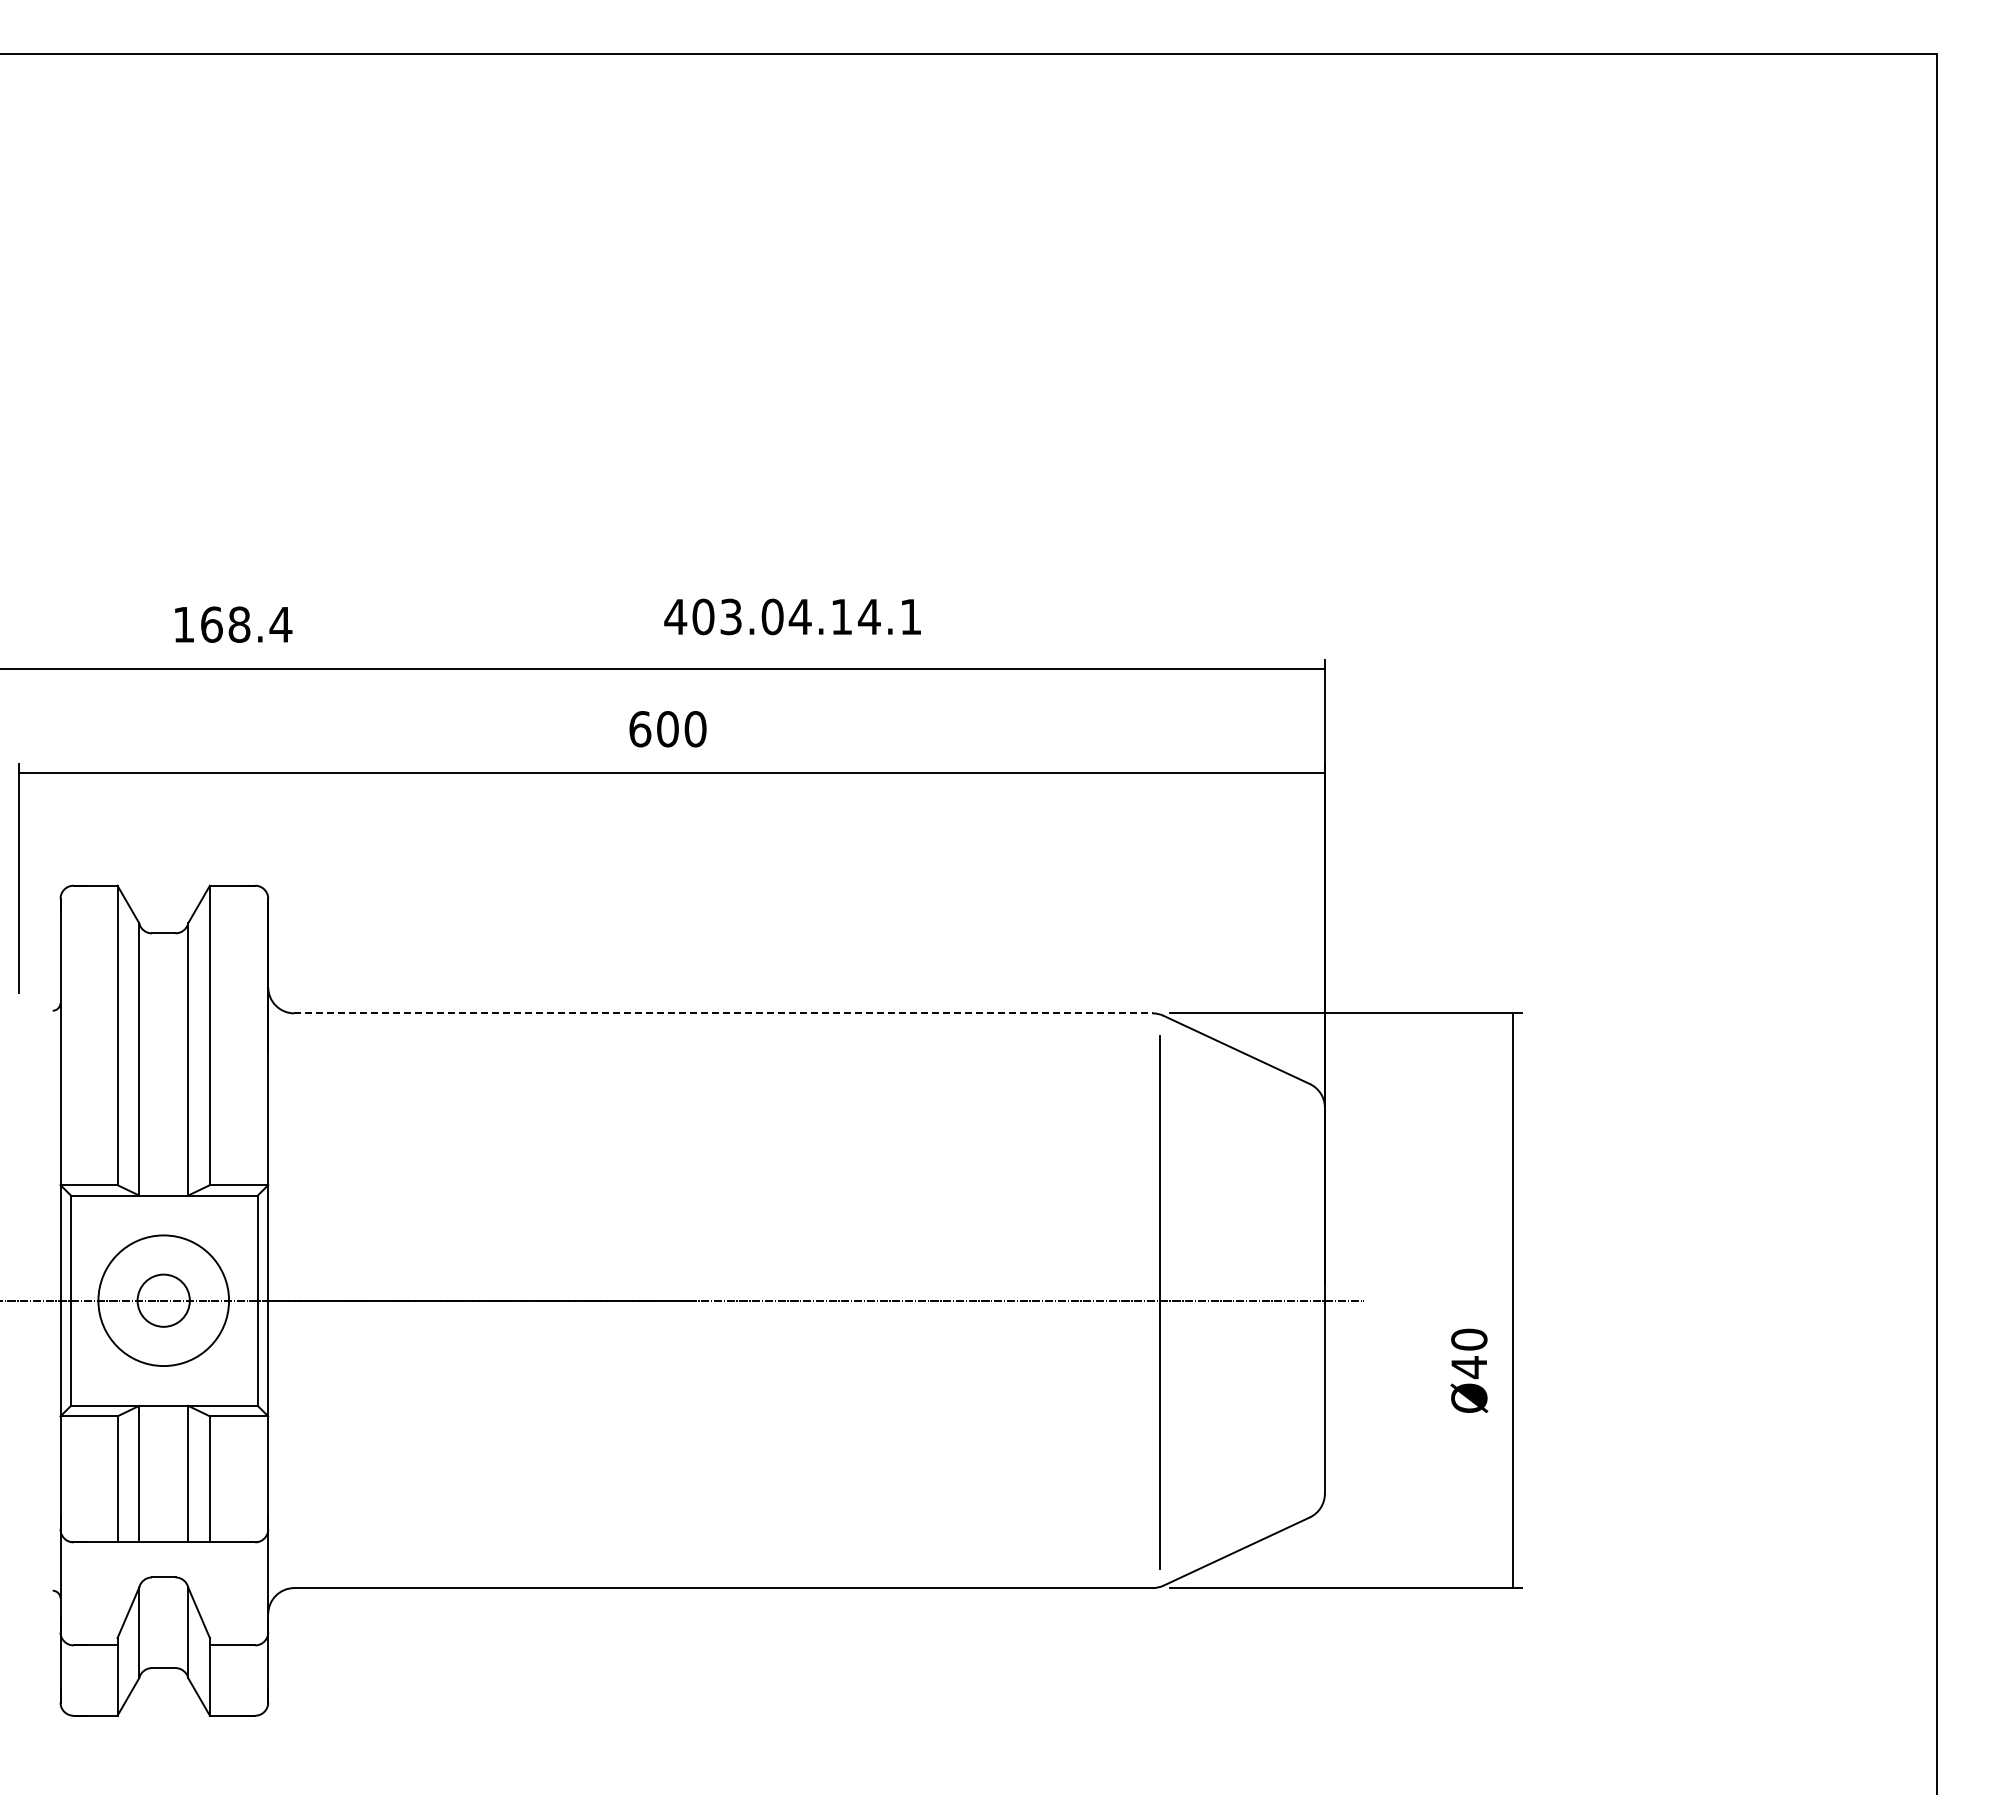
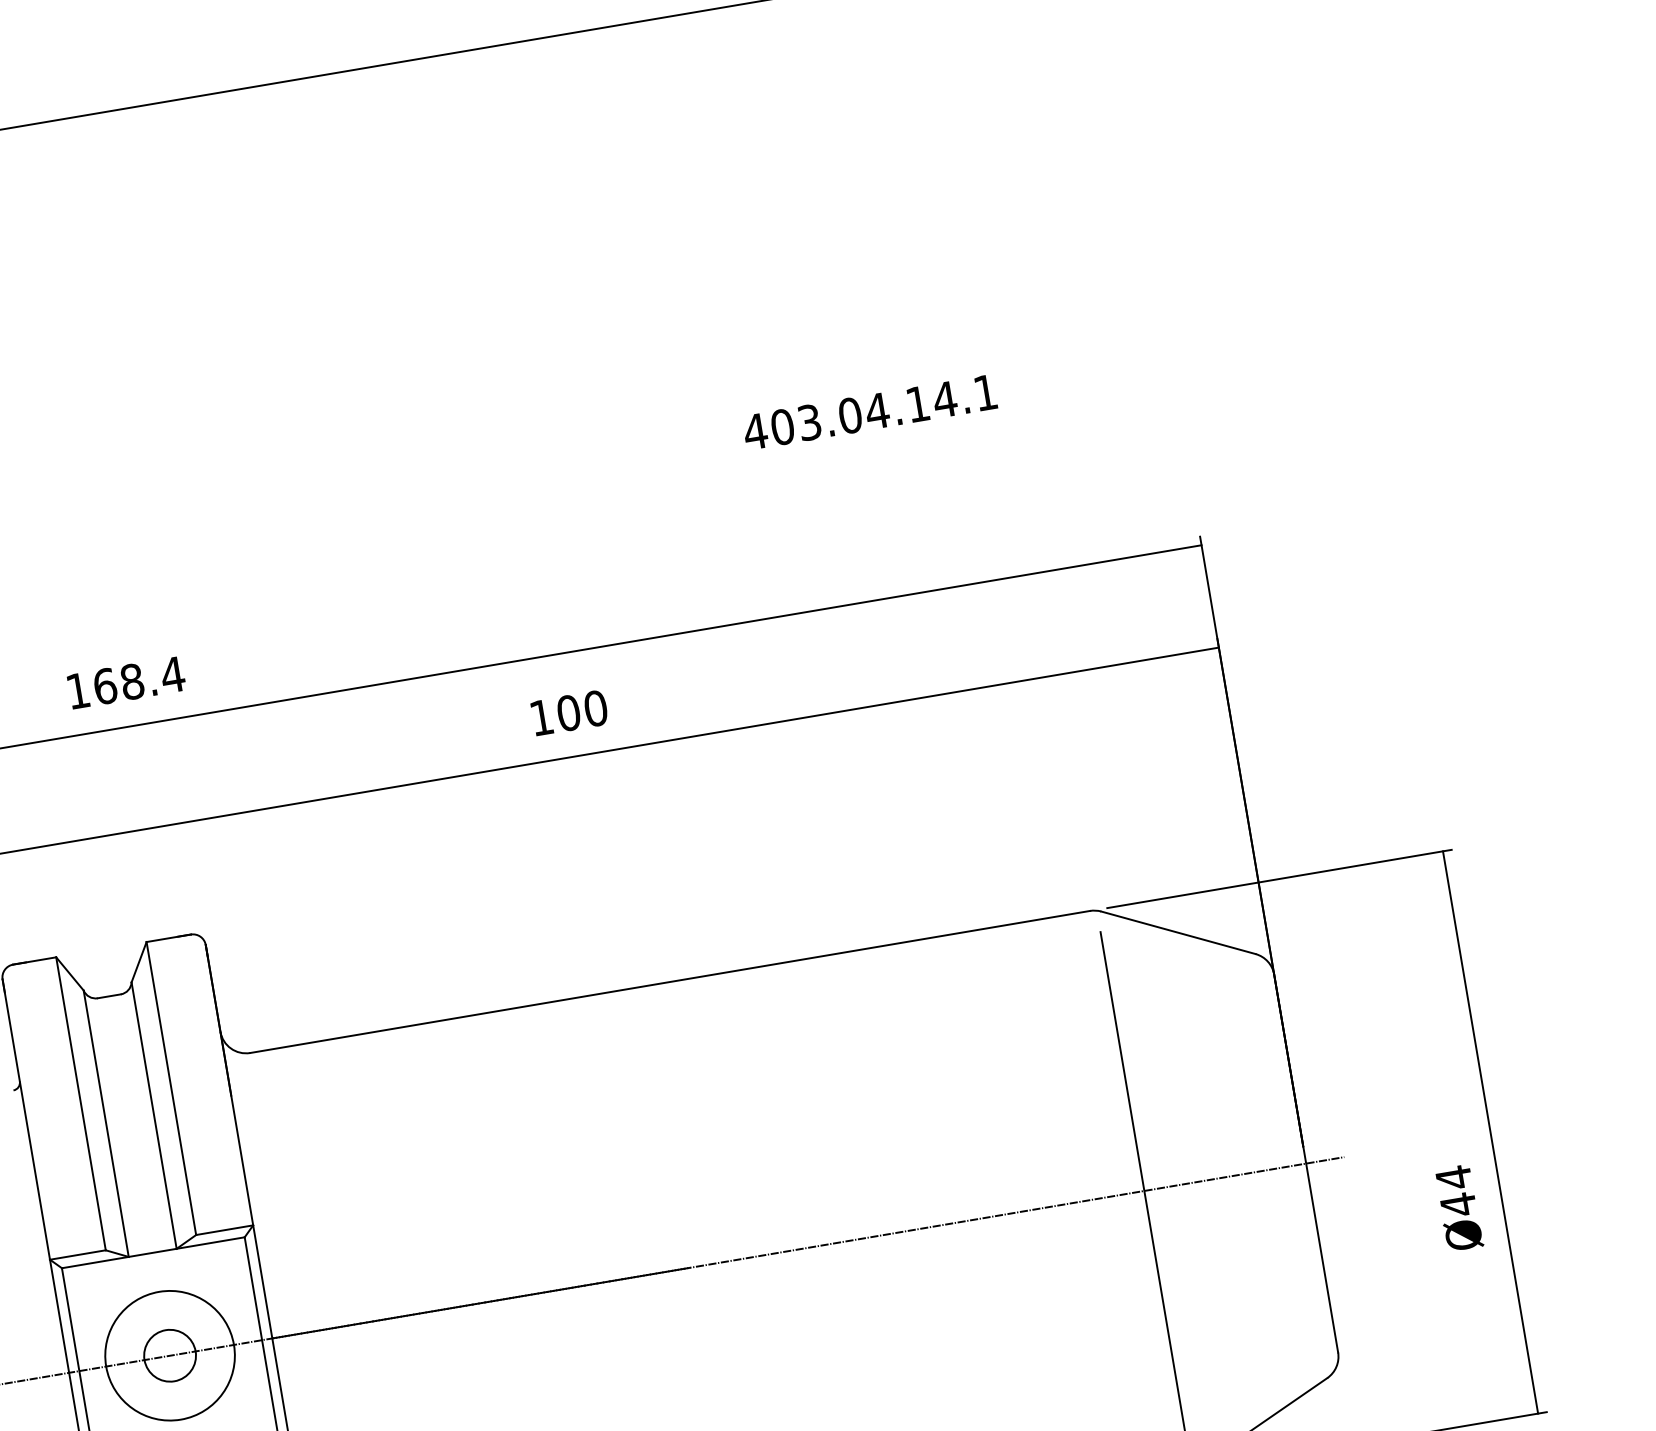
text: (792, 616) -> (869, 411), moved
text: (640, 729) -> (542, 717), 600 -> 100
line: (723, 1013) -> (670, 982), dashed -> solid
text: (1469, 1339) -> (1454, 1177), Ø40 -> Ø44

